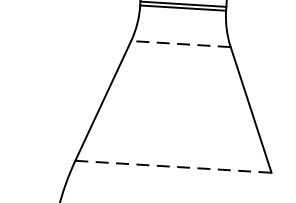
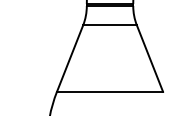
line: (181, 44) -> (110, 25), dashed -> solid
line: (174, 166) -> (110, 91), dashed -> solid

